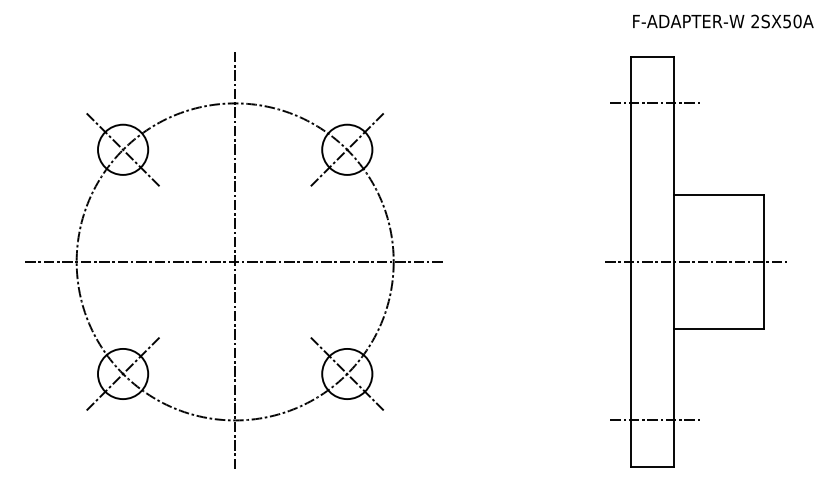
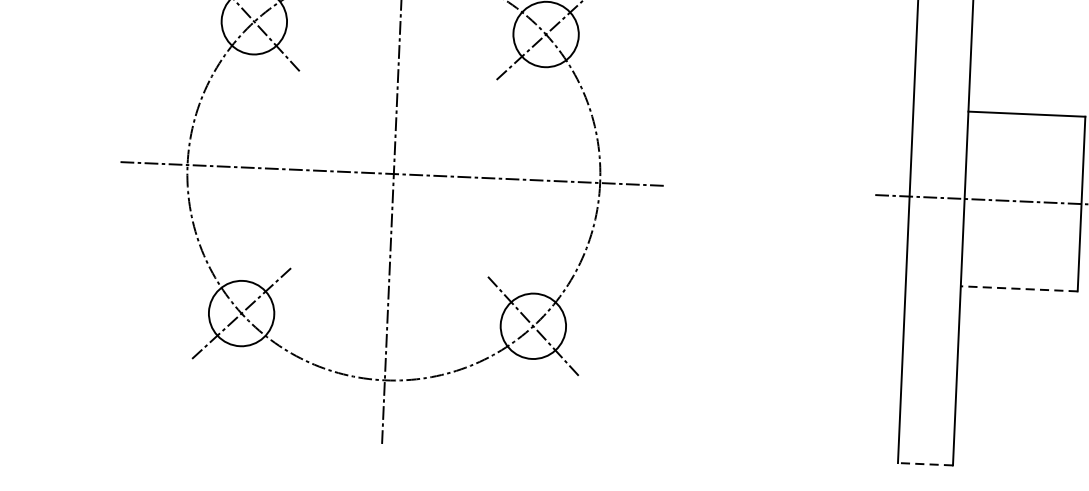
line: (718, 329) -> (1019, 289), solid -> dashed
line: (655, 420) -> (931, 404), removed
line: (652, 466) -> (925, 464), solid -> dashed

